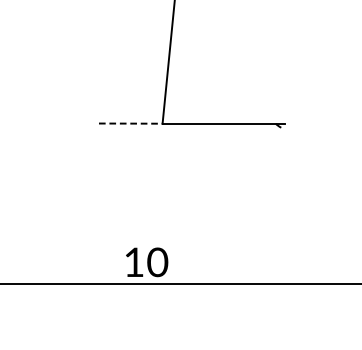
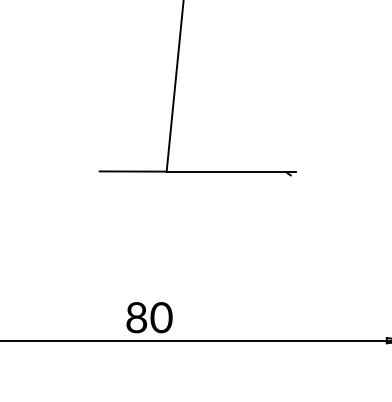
line: (131, 123) -> (133, 171), dashed -> solid
text: (133, 262) -> (136, 317), 10 -> 80

